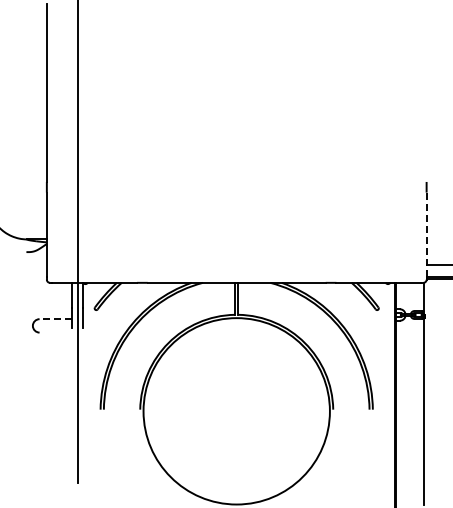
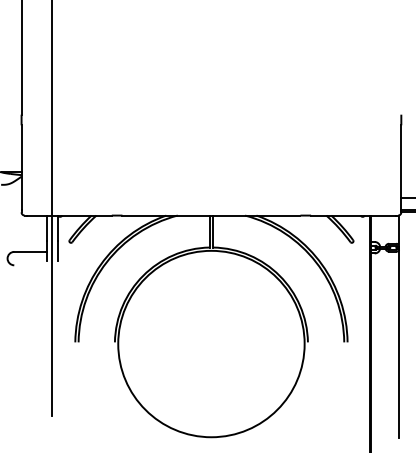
line: (426, 234) -> (401, 167), dashed -> solid
line: (55, 319) -> (30, 252), dashed -> solid

